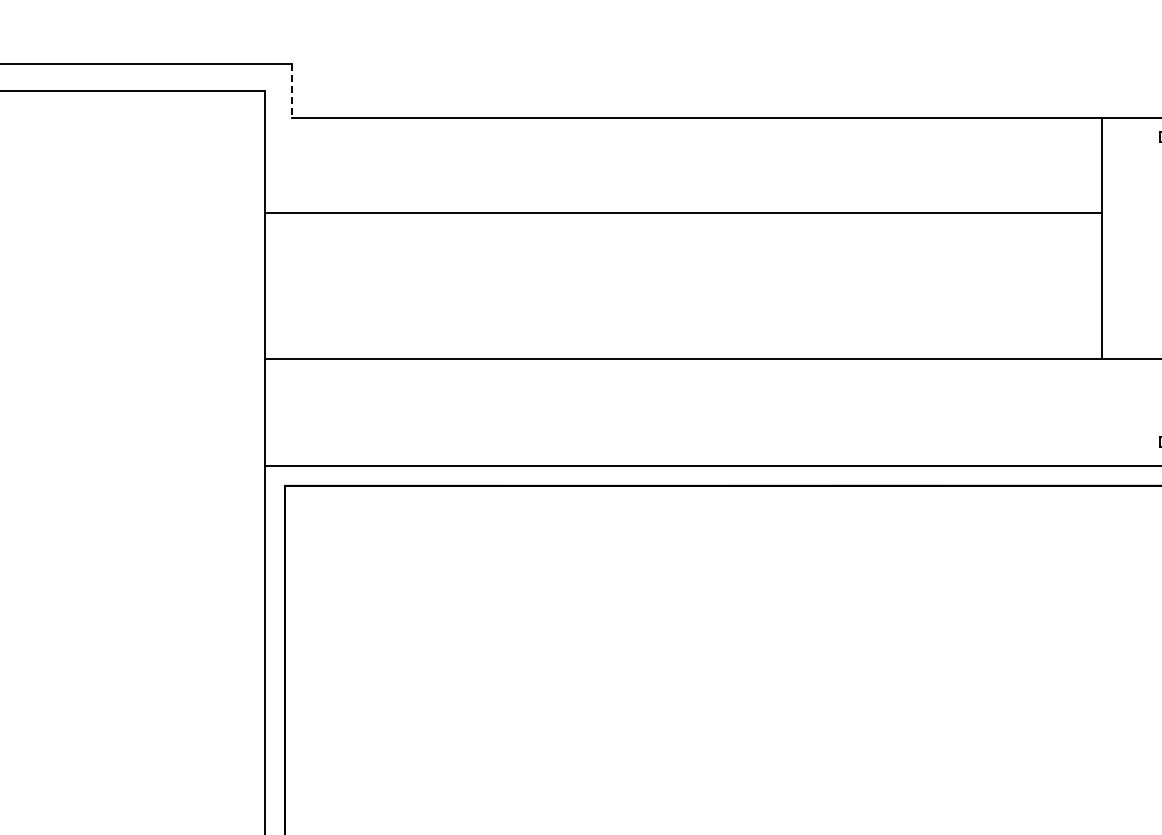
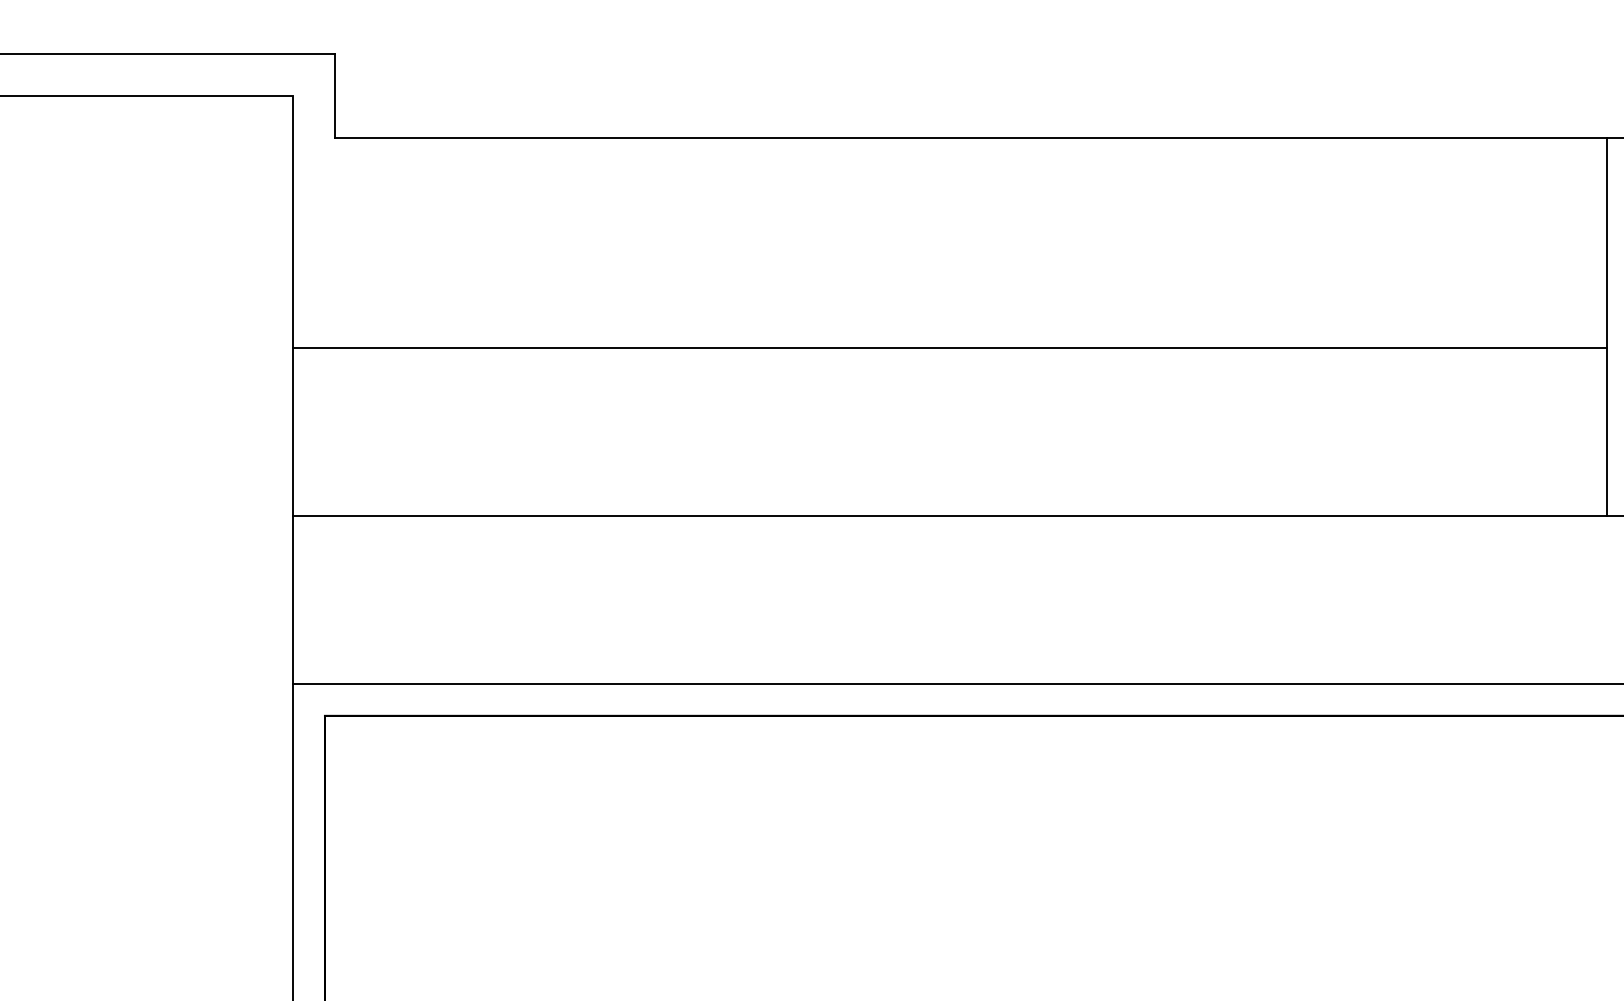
line: (292, 90) -> (335, 95), dashed -> solid
line: (683, 212) -> (949, 347), moved

